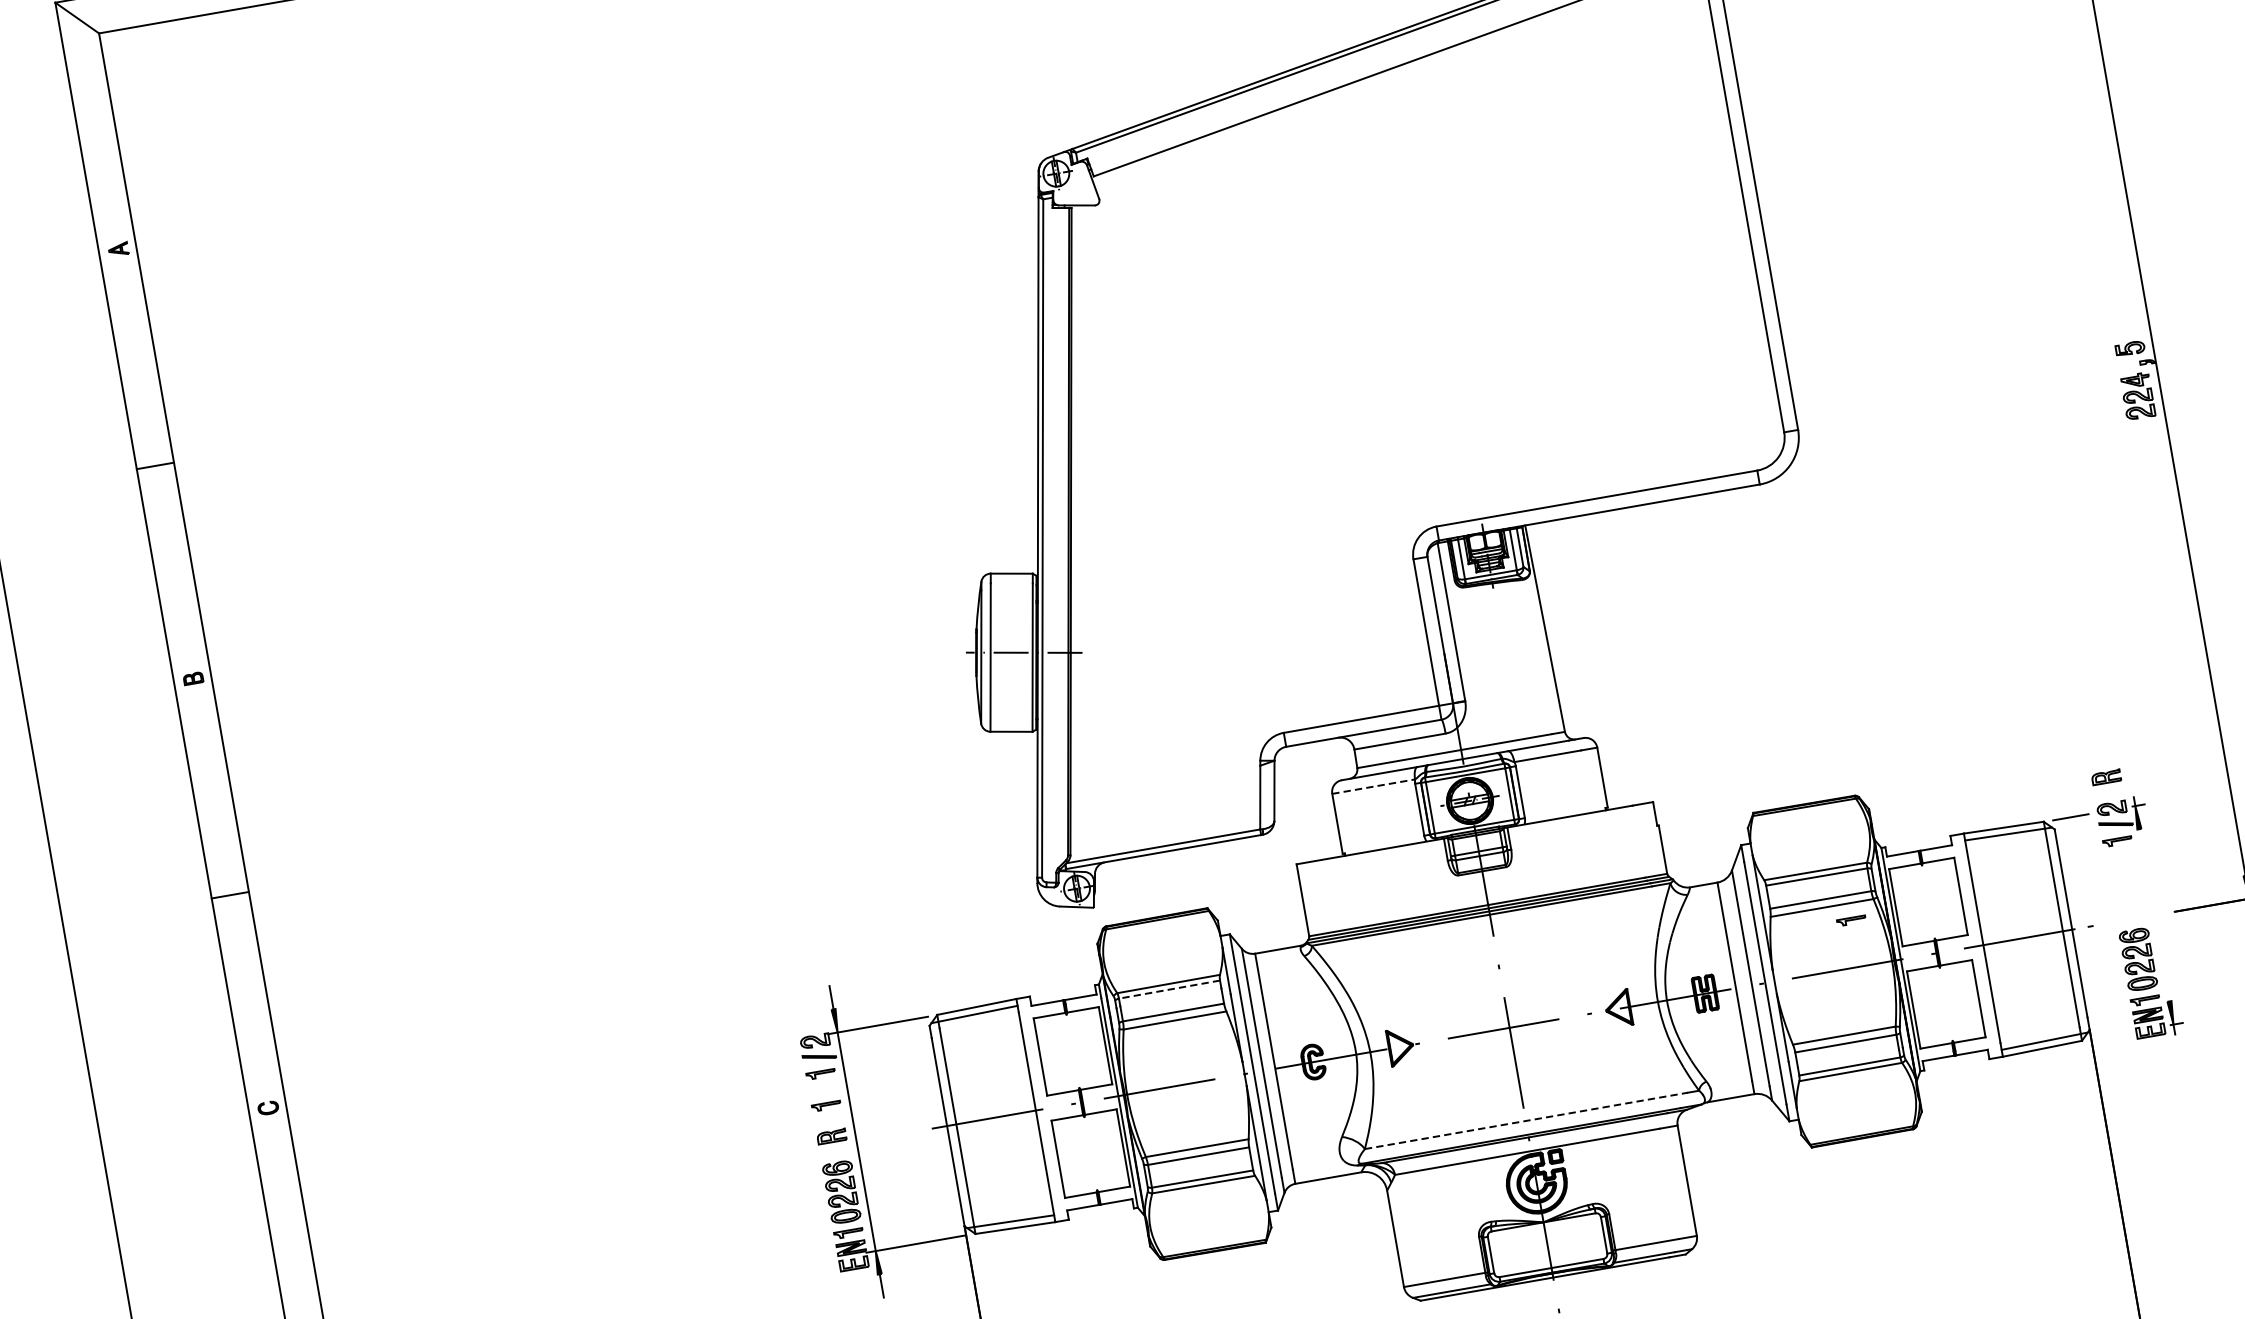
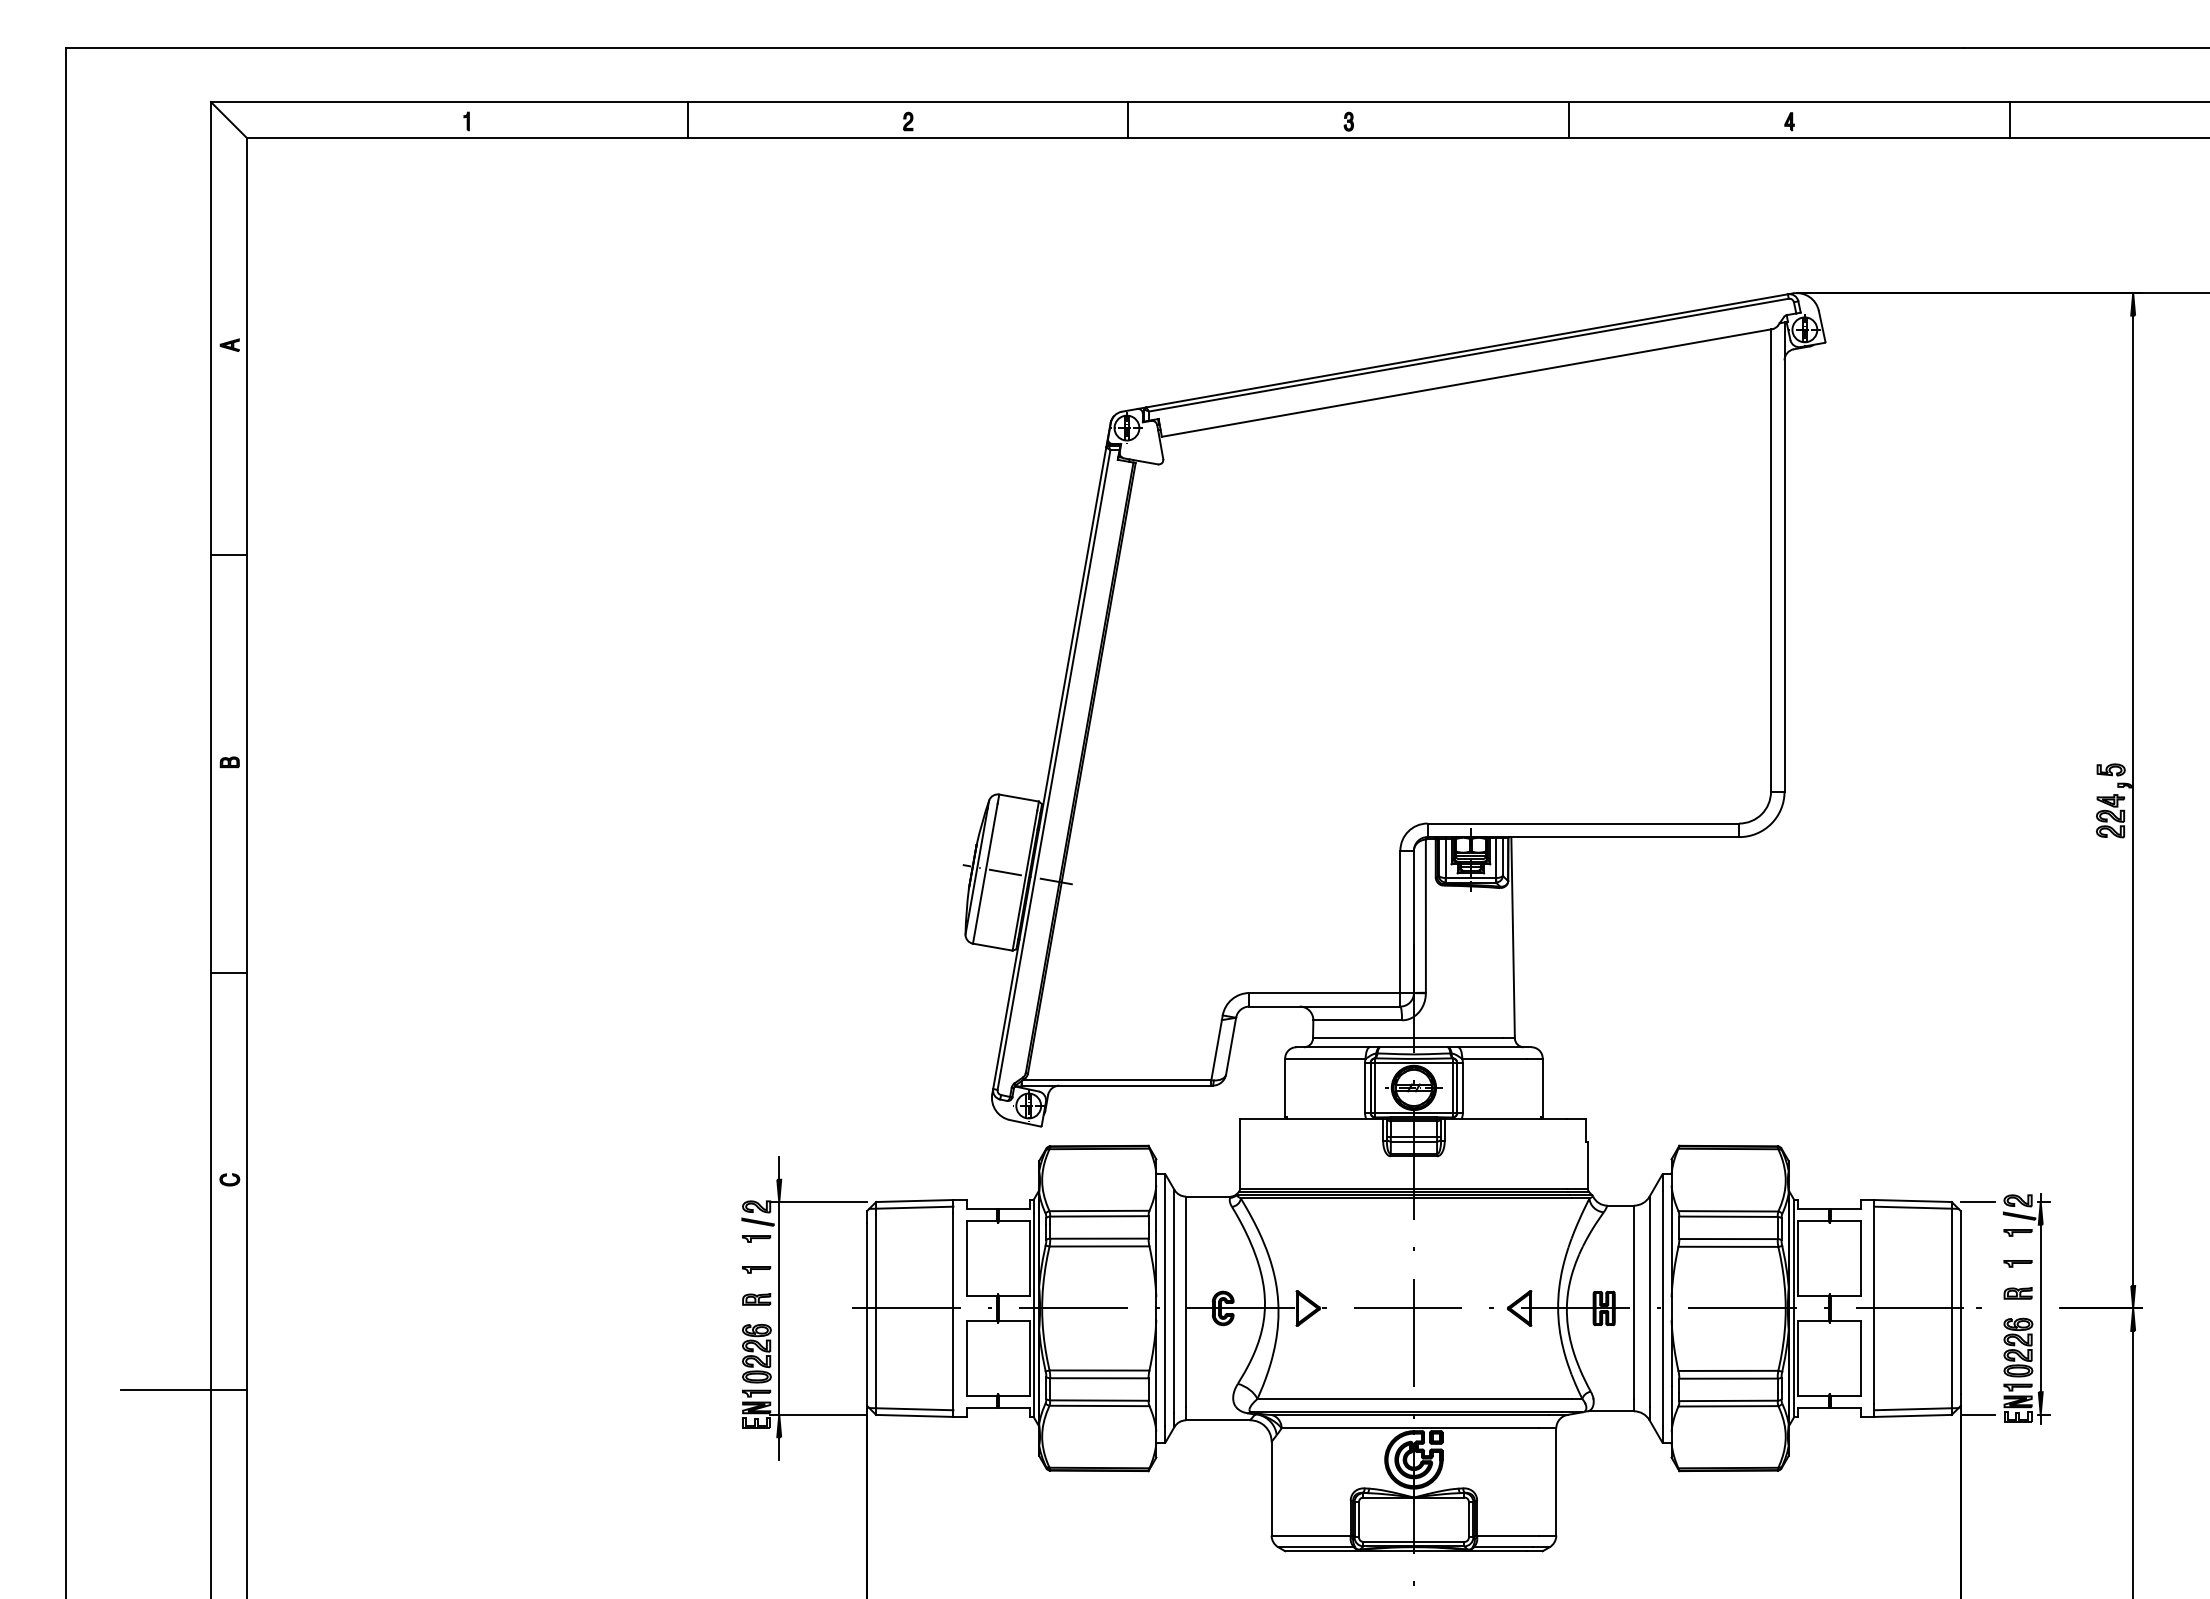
part: (2105, 777) -> (2017, 1293), moved
line: (1373, 786) -> (1325, 1058), dashed -> solid
line: (2154, 915) -> (2040, 1308), added
part: (1850, 920) -> (2017, 1263), moved
line: (1168, 989) -> (1098, 1216), dashed -> solid
line: (2108, 1035) -> (1977, 1414), added
line: (1527, 1120) -> (1415, 1398), dashed -> solid

